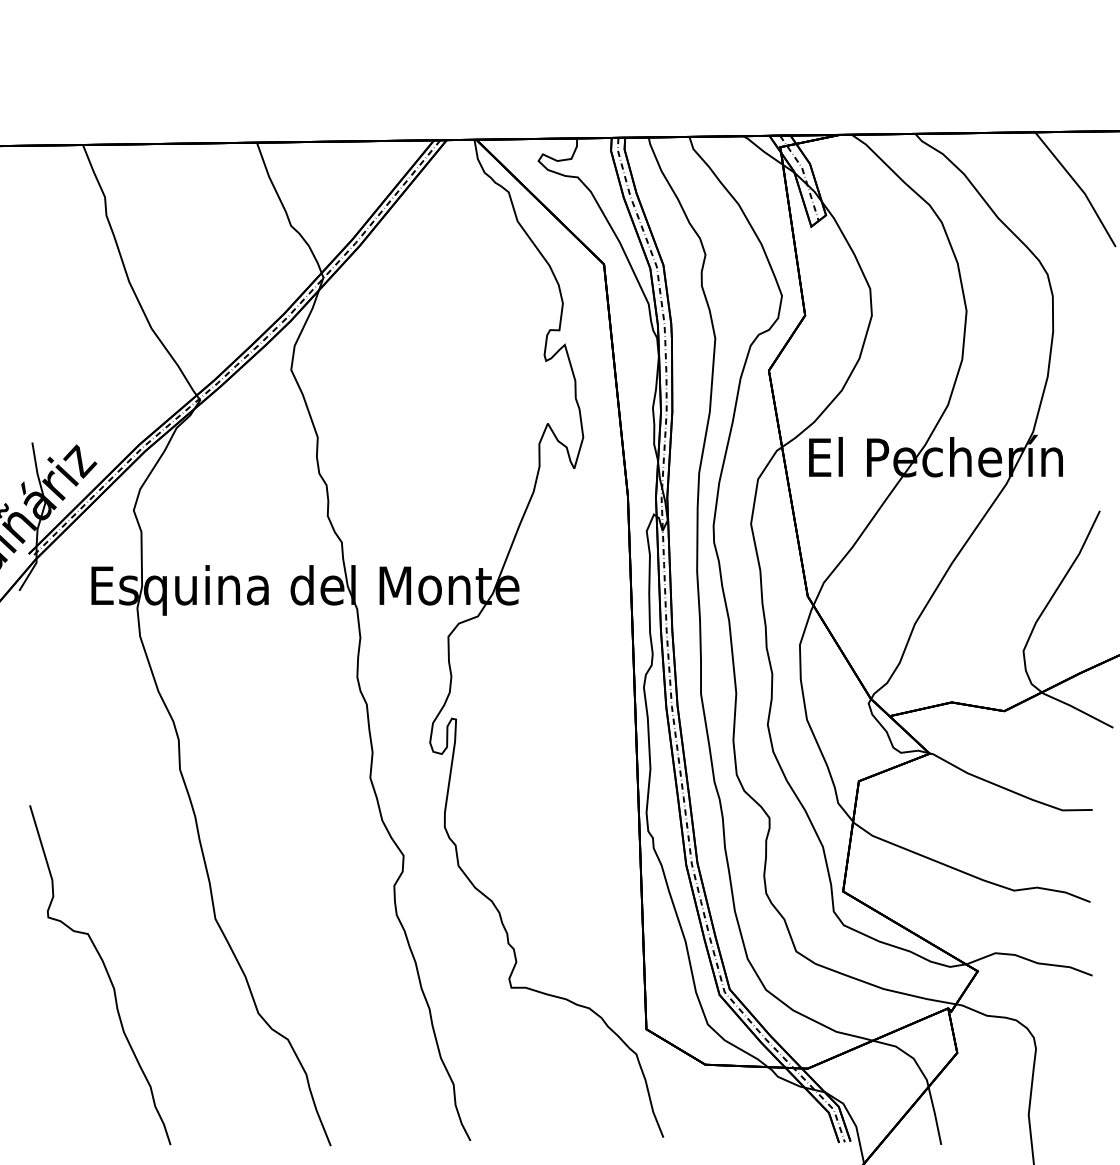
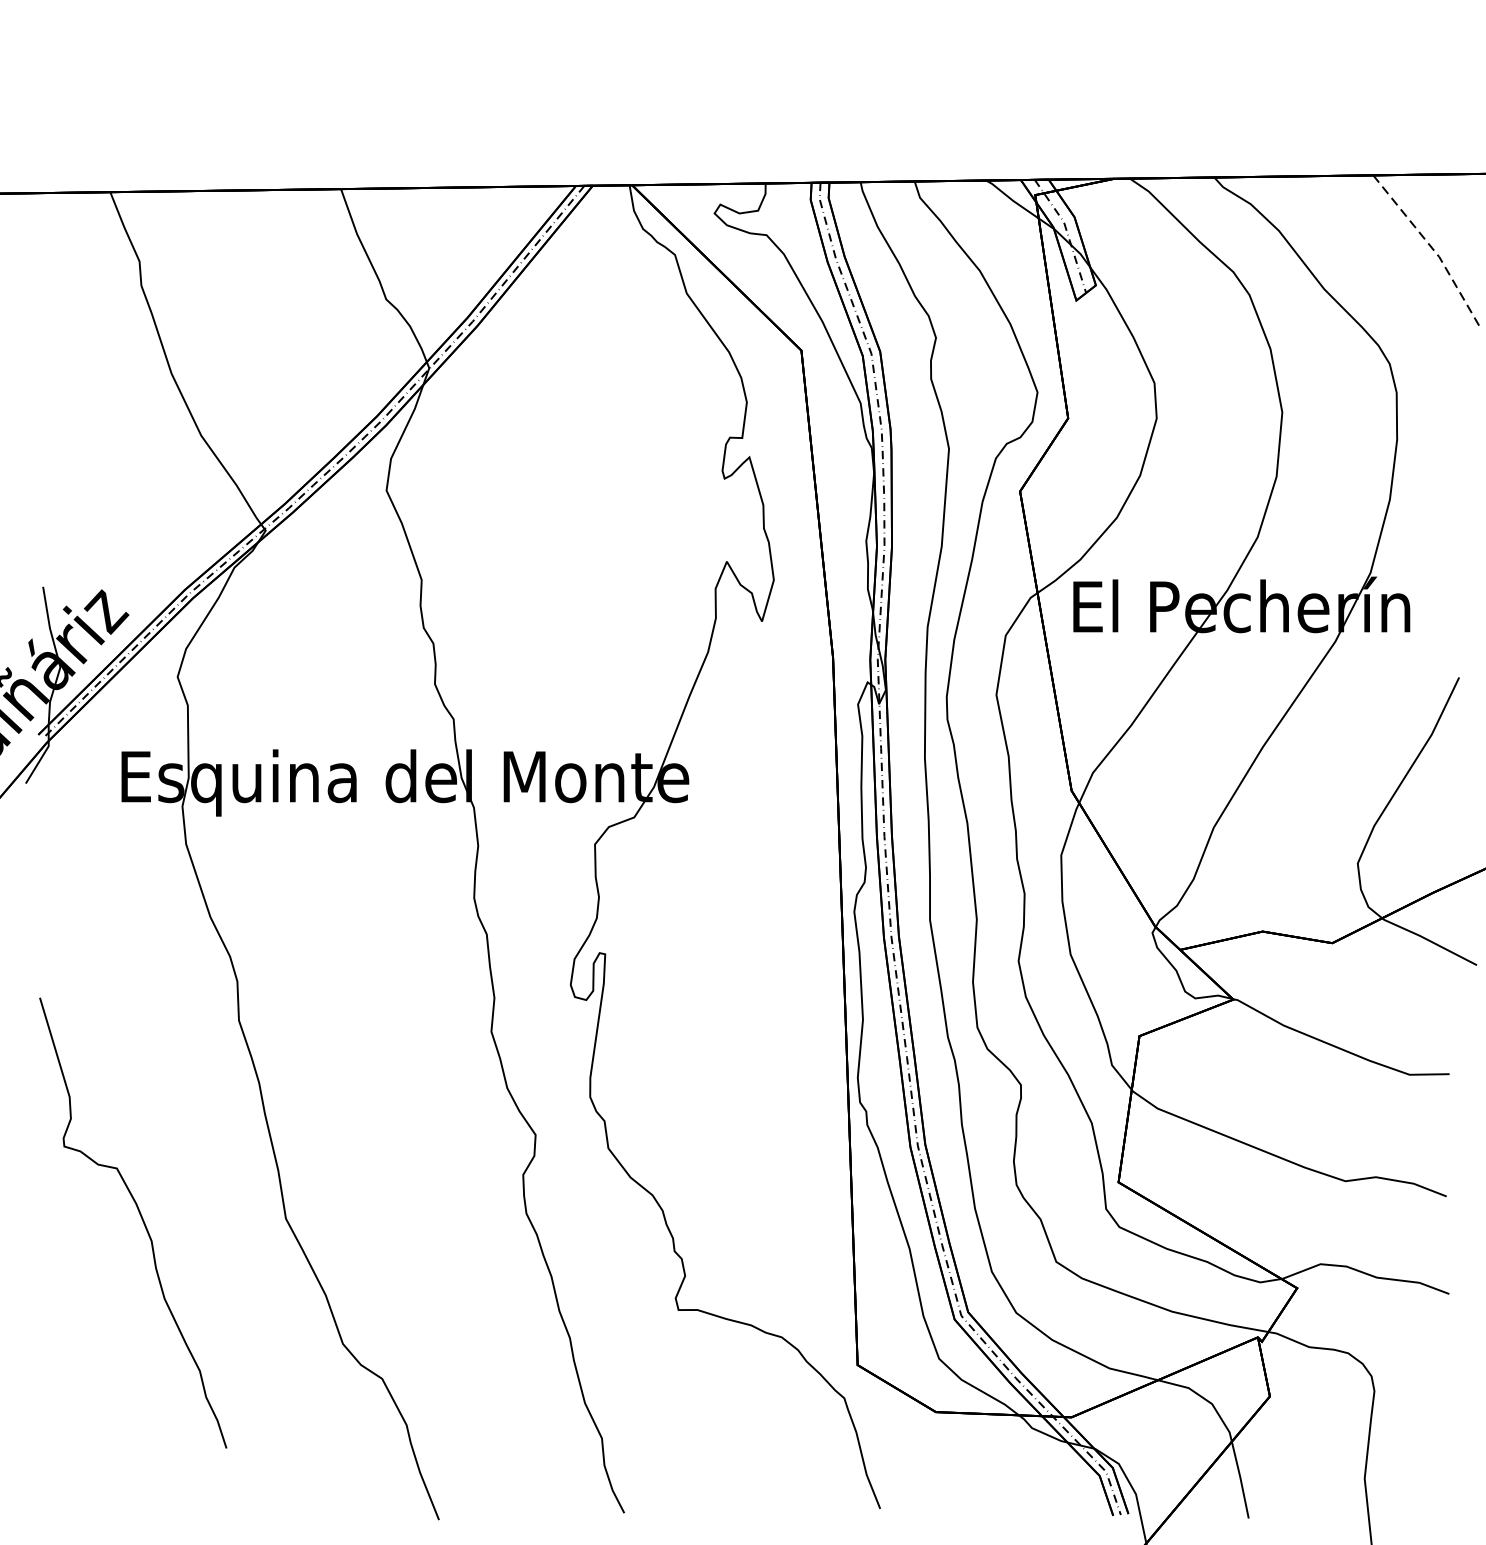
line: (1079, 187) -> (1432, 248), solid -> dashed
curve: (106, 973) -> (141, 1220), moved

